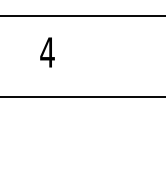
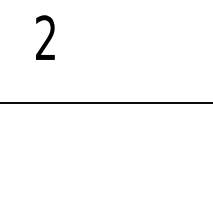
text: (47, 52) -> (45, 37), 4 -> 2

